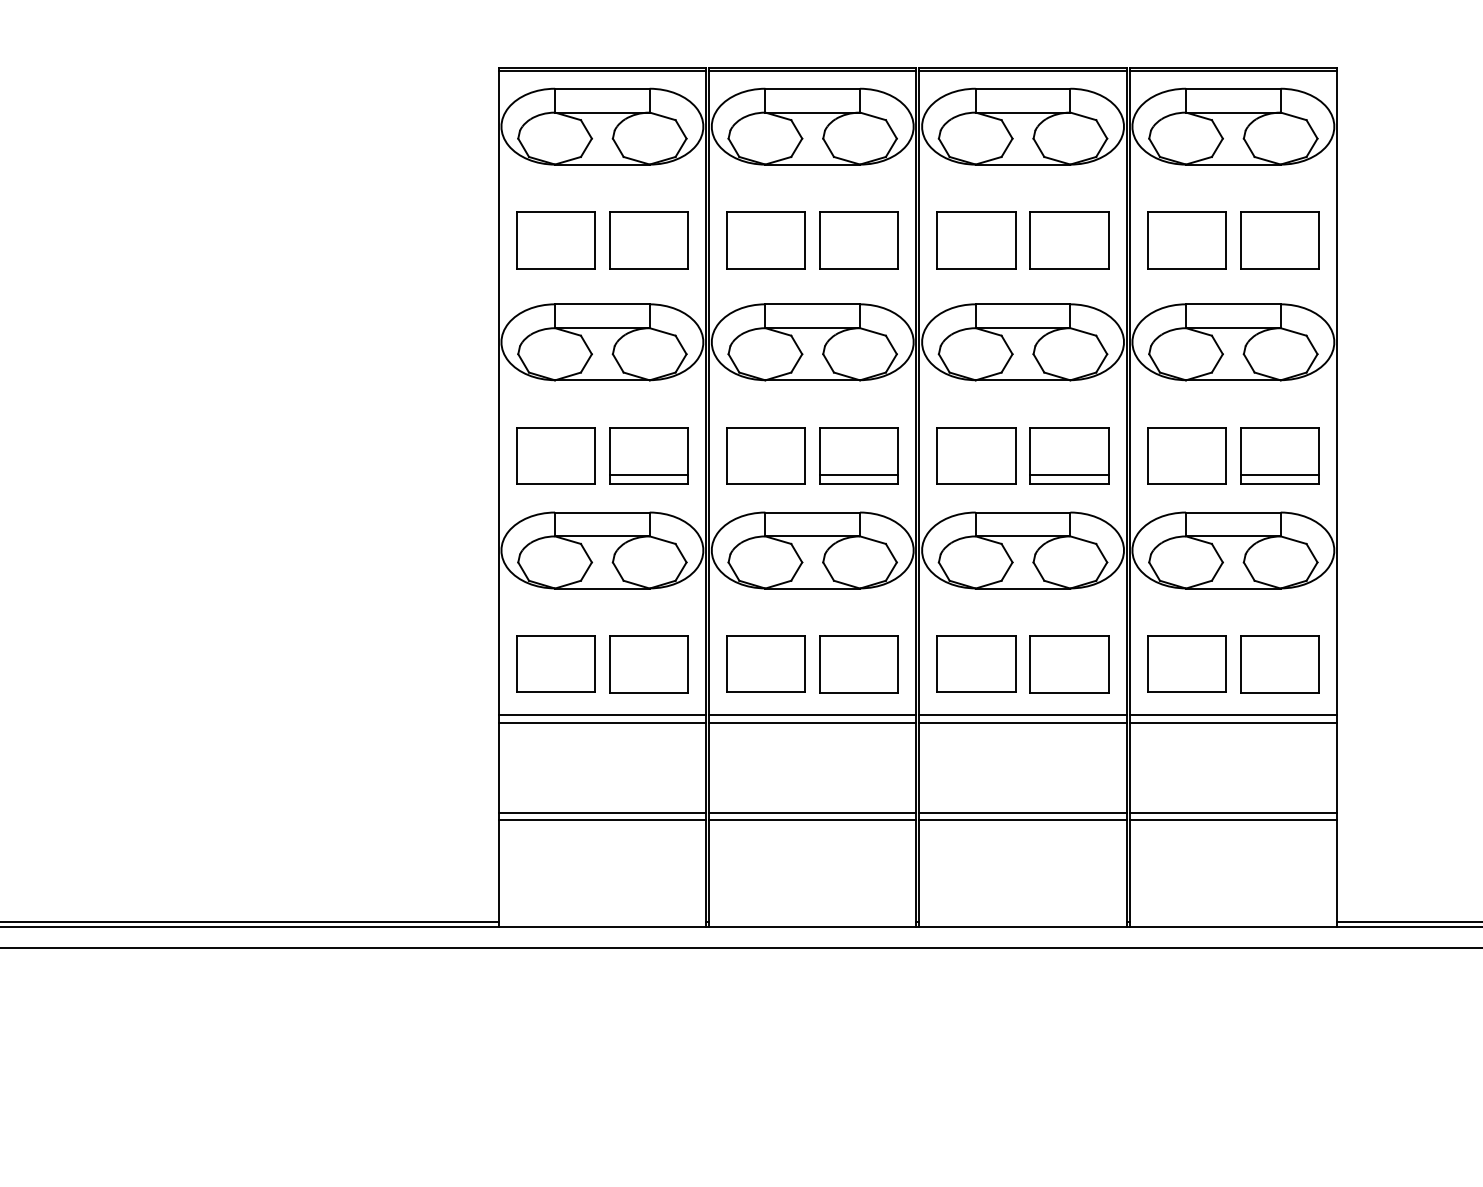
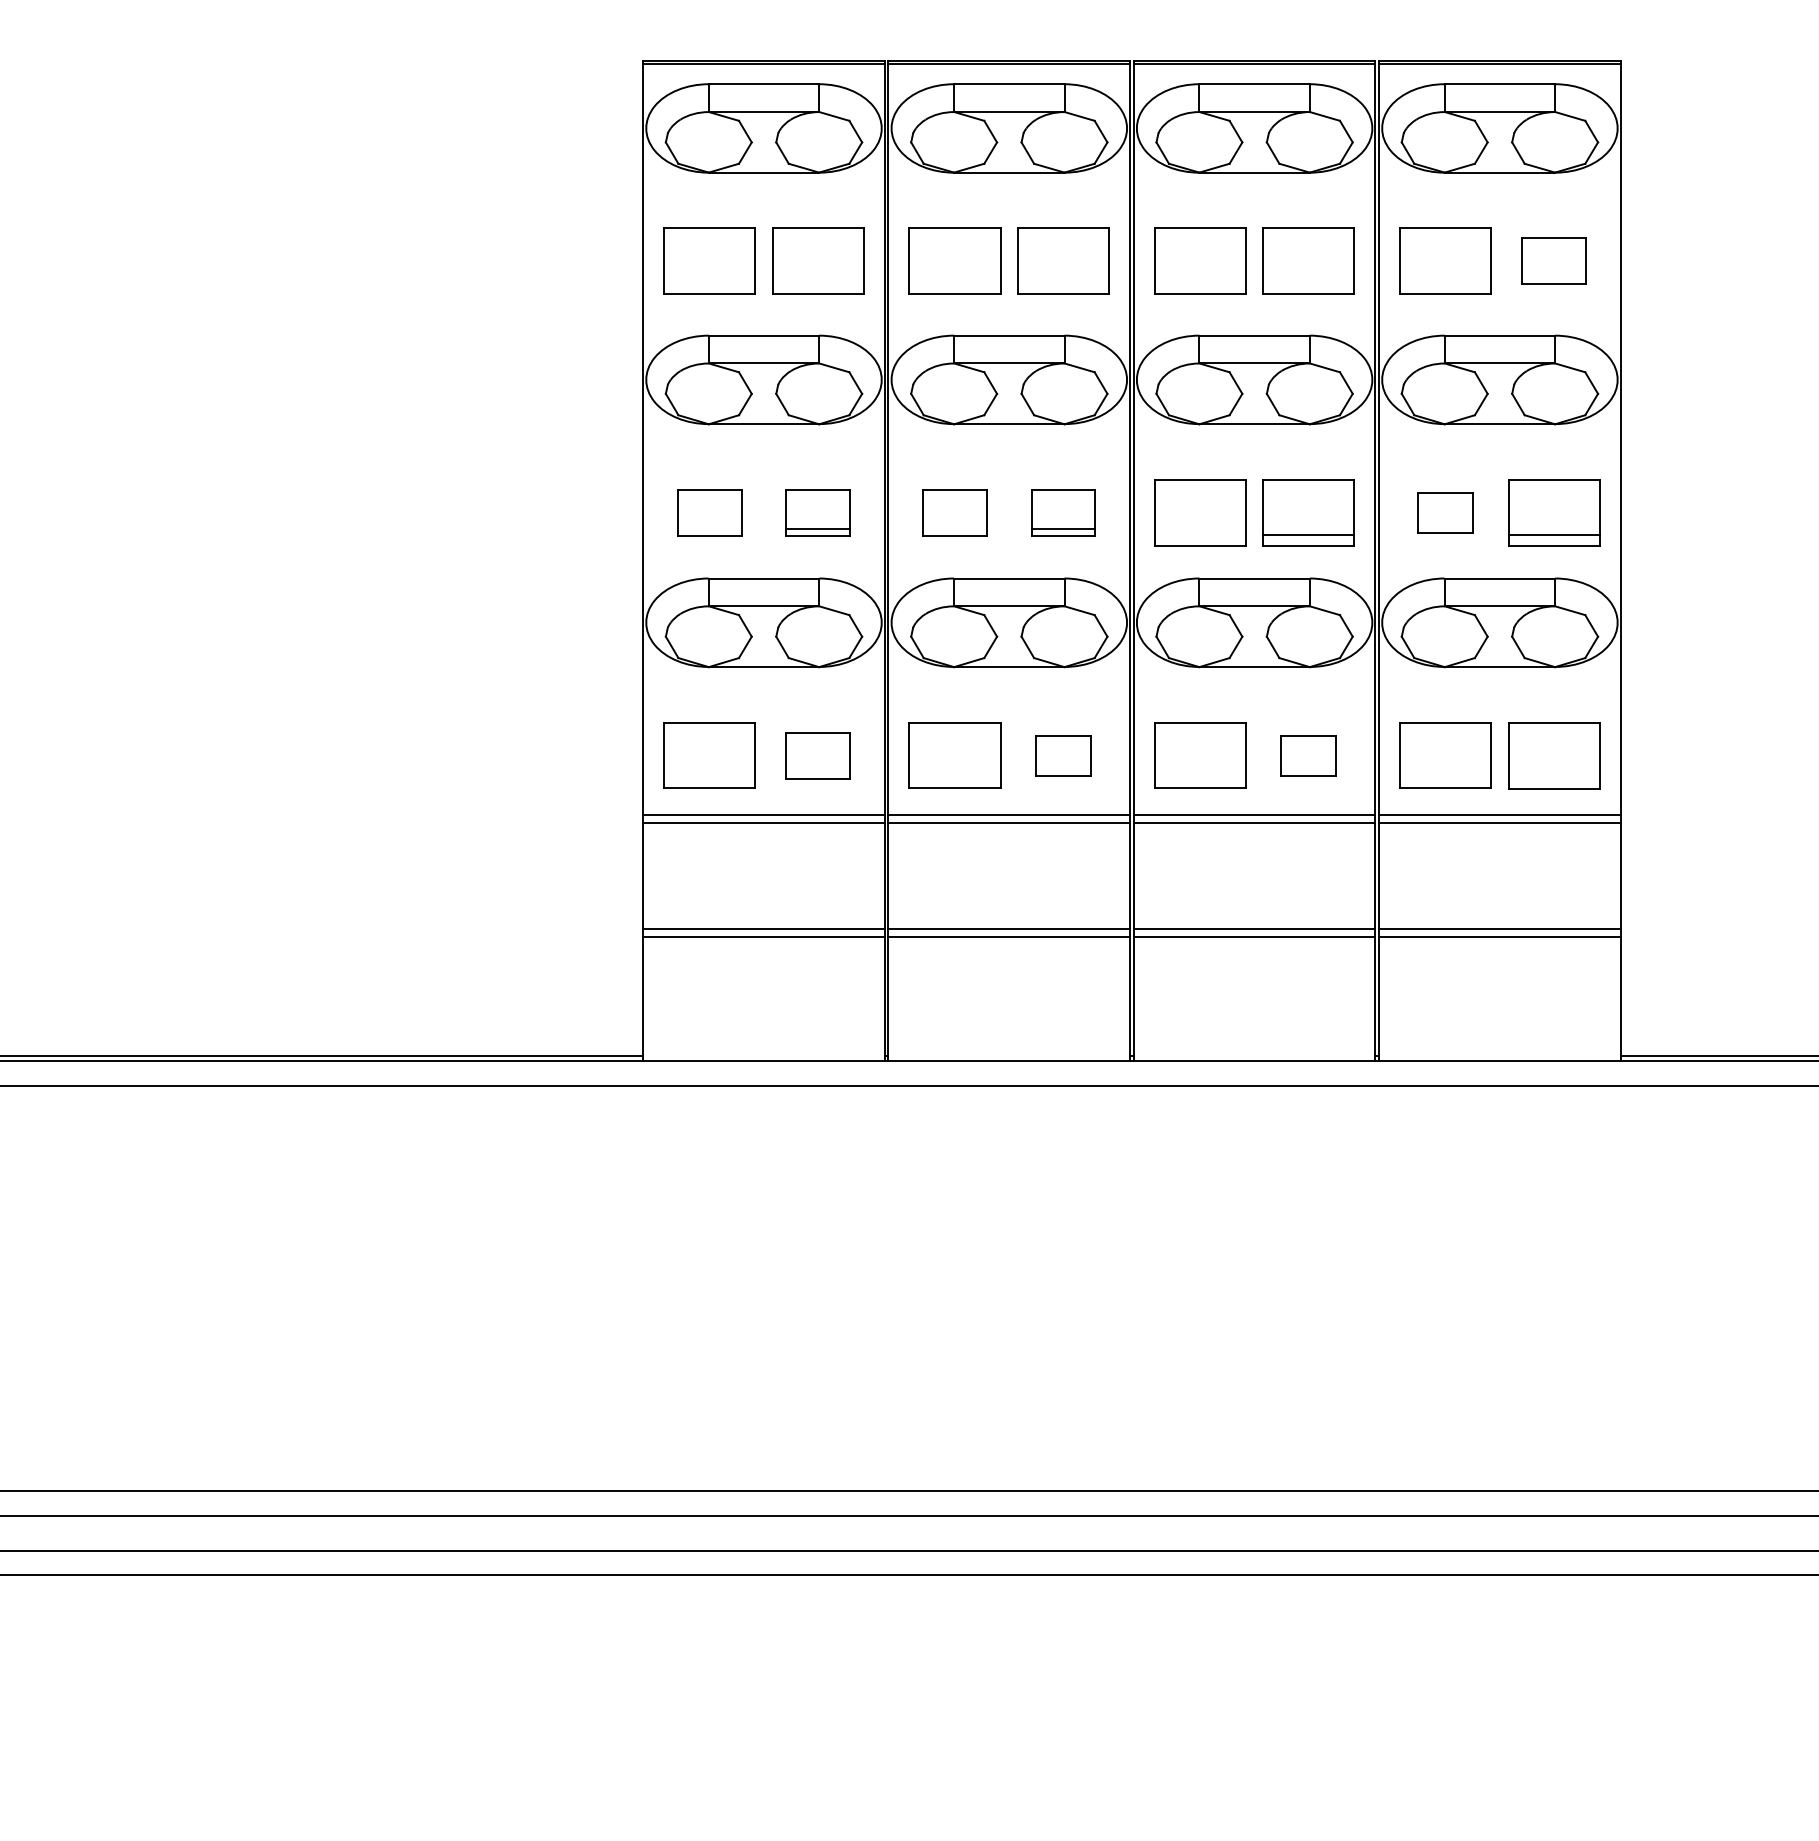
part: (1280, 239) -> (1554, 260), size x0.7
part: (555, 455) -> (709, 512), size x0.7
part: (649, 455) -> (818, 512), size x0.7
part: (765, 455) -> (954, 512), size x0.7
part: (859, 455) -> (1063, 512), size x0.7
part: (1186, 455) -> (1445, 512), size x0.6
part: (649, 664) -> (818, 755), size x0.7
part: (859, 664) -> (1063, 755), size x0.6
part: (1069, 664) -> (1308, 755), size x0.6

